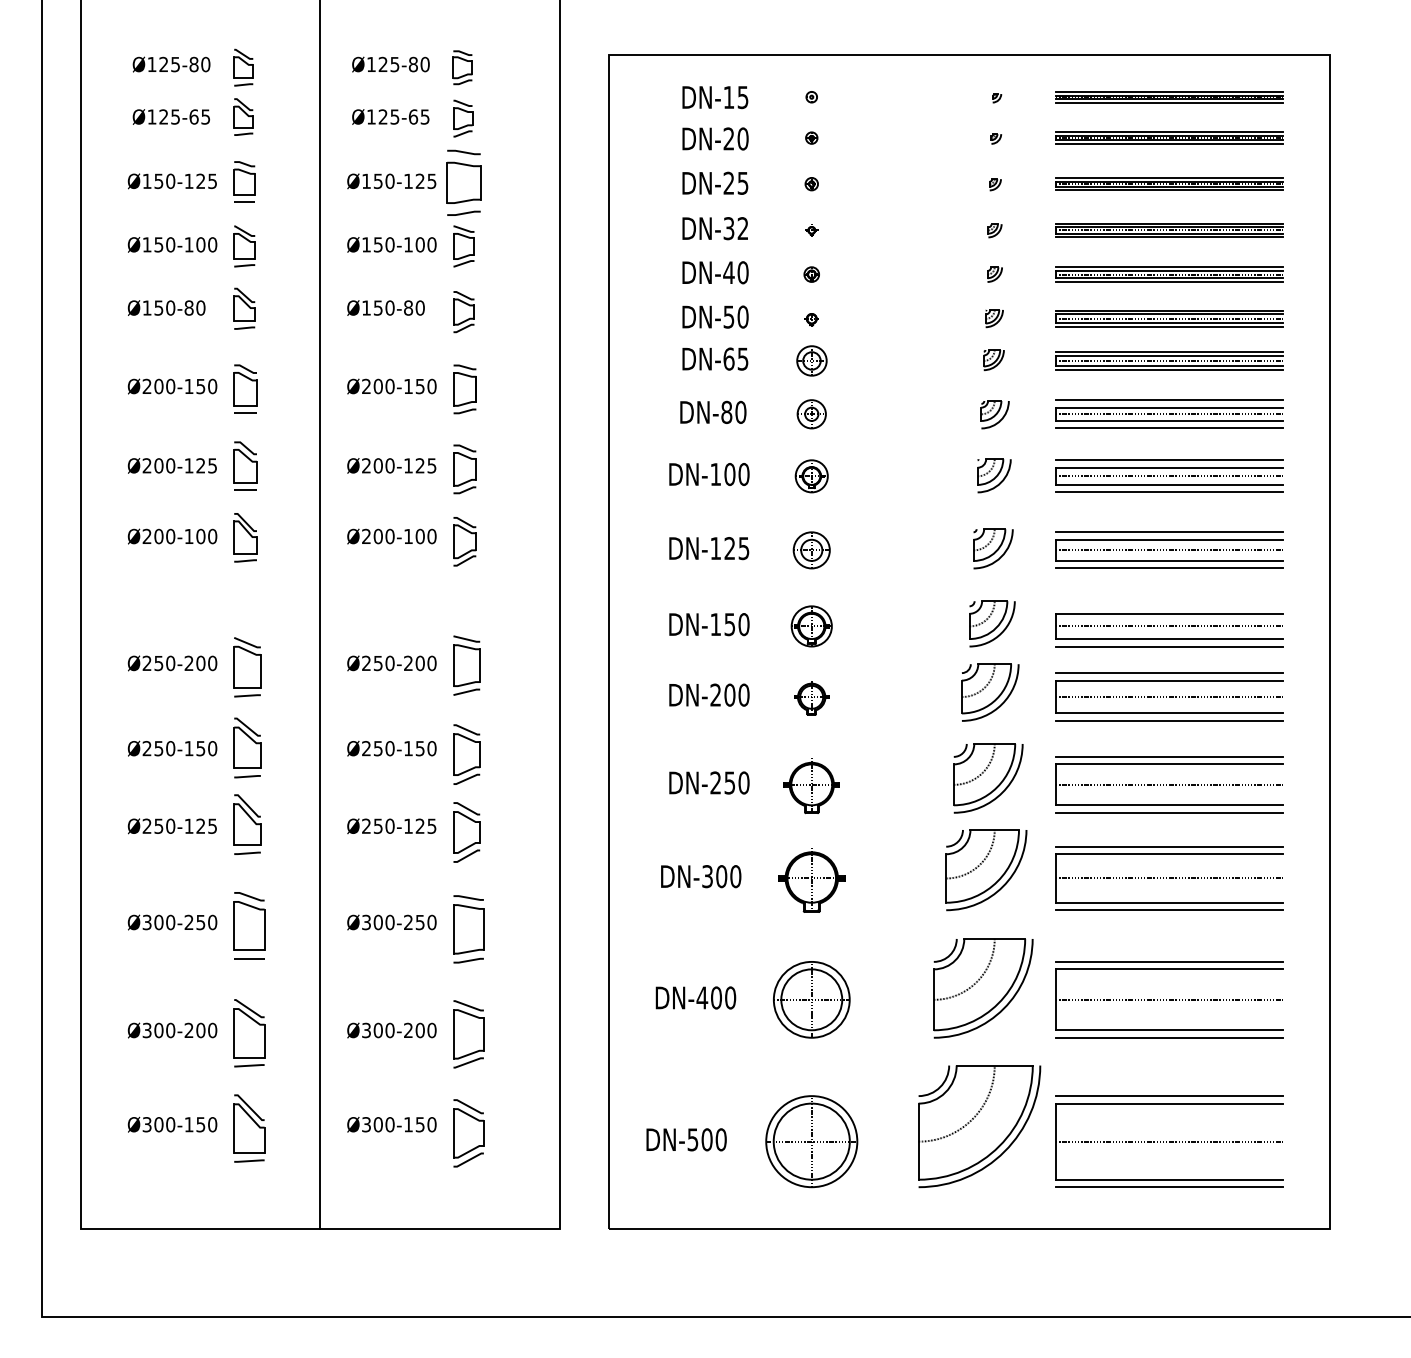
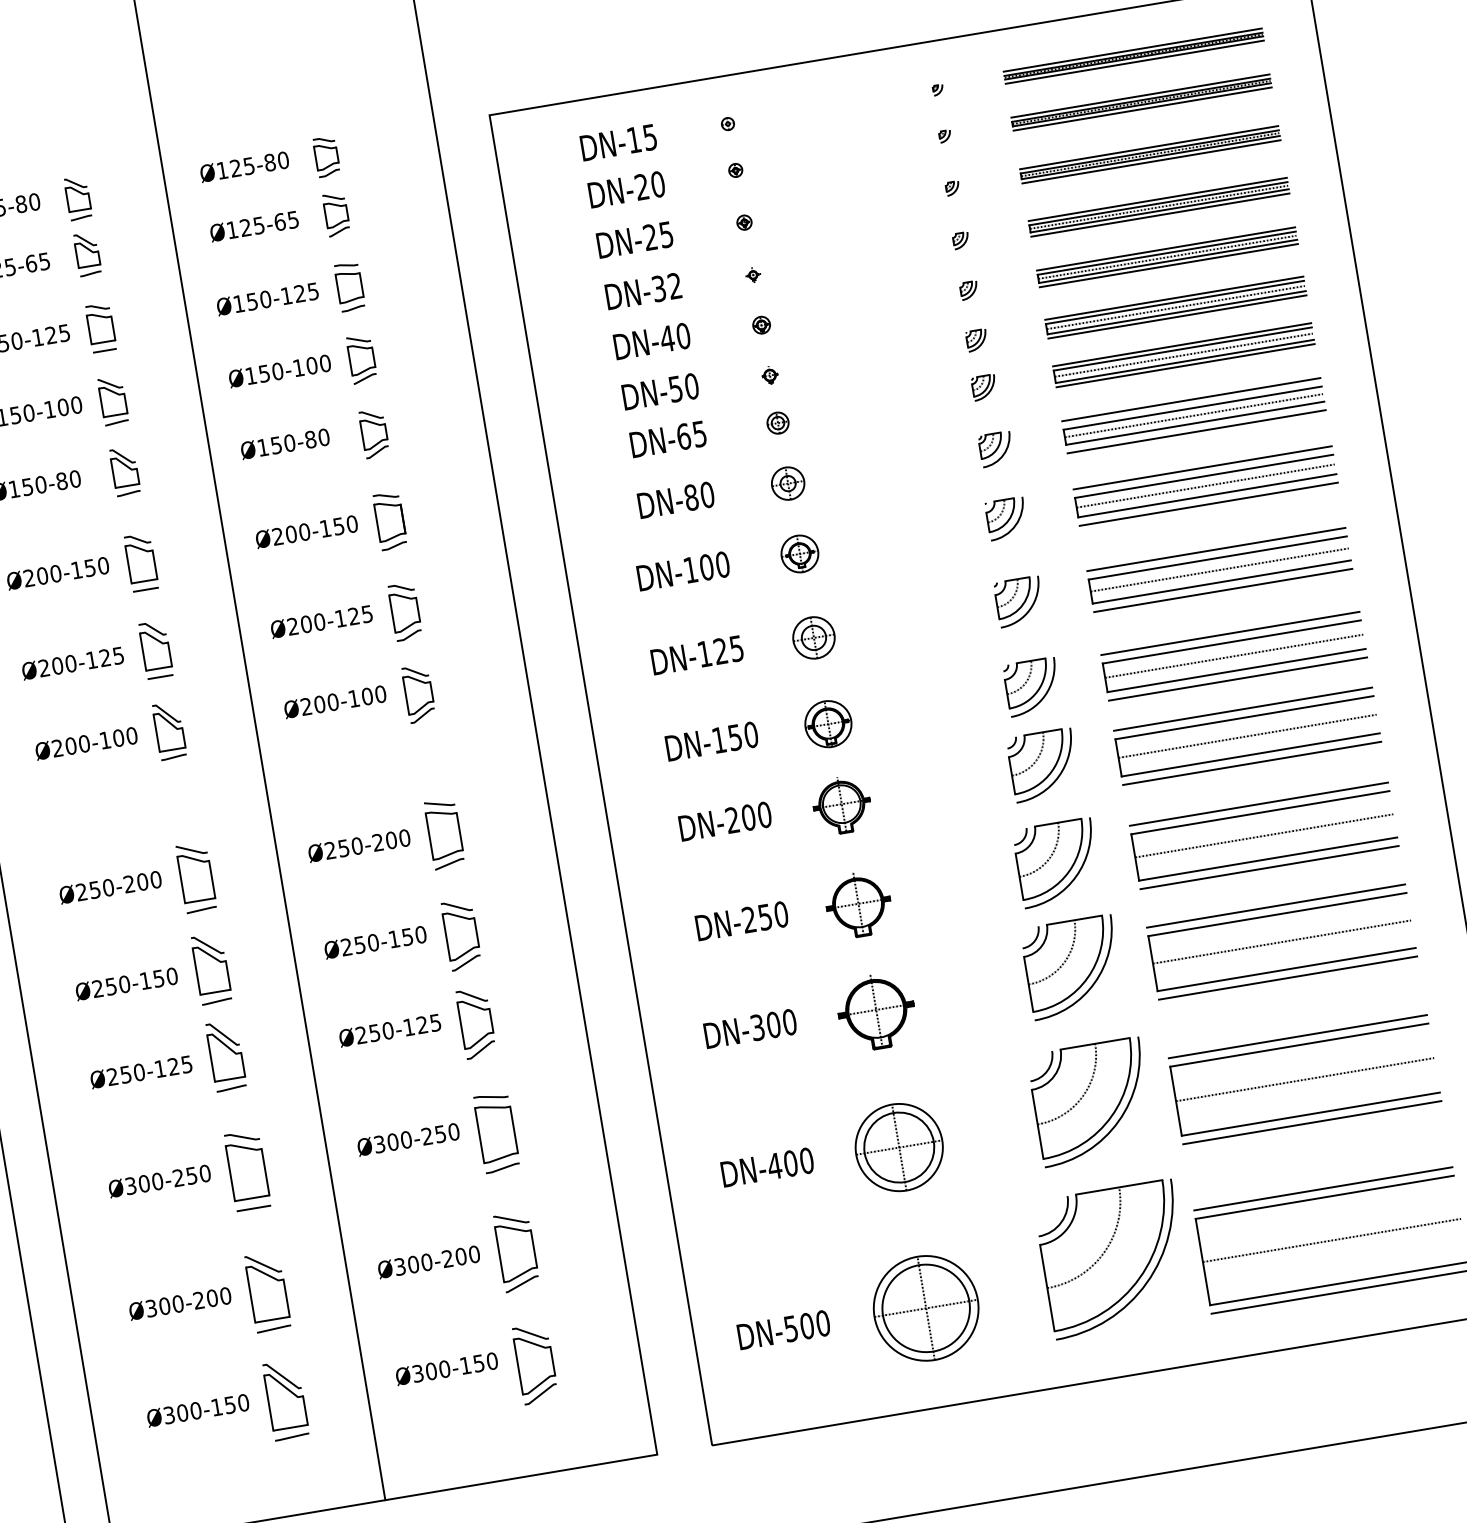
part: (463, 182) -> (349, 286), size x0.62
part: (811, 360) -> (777, 422), size x0.62
line: (1169, 606) -> (1230, 633), added
part: (811, 697) -> (841, 804), size x1.43

